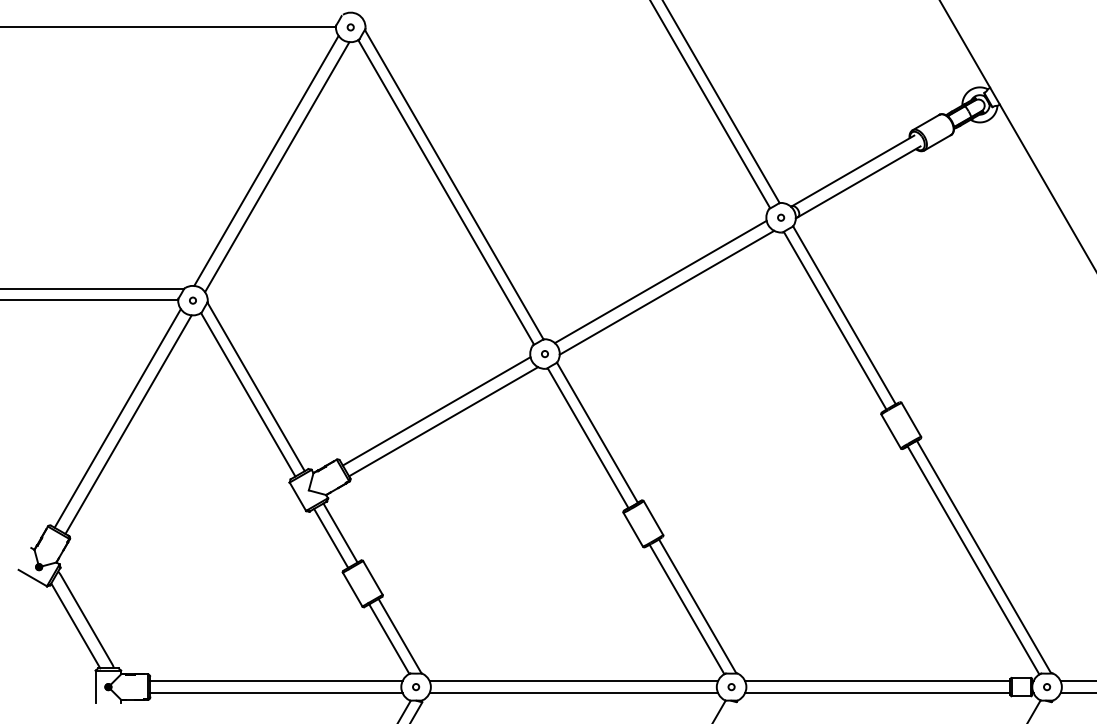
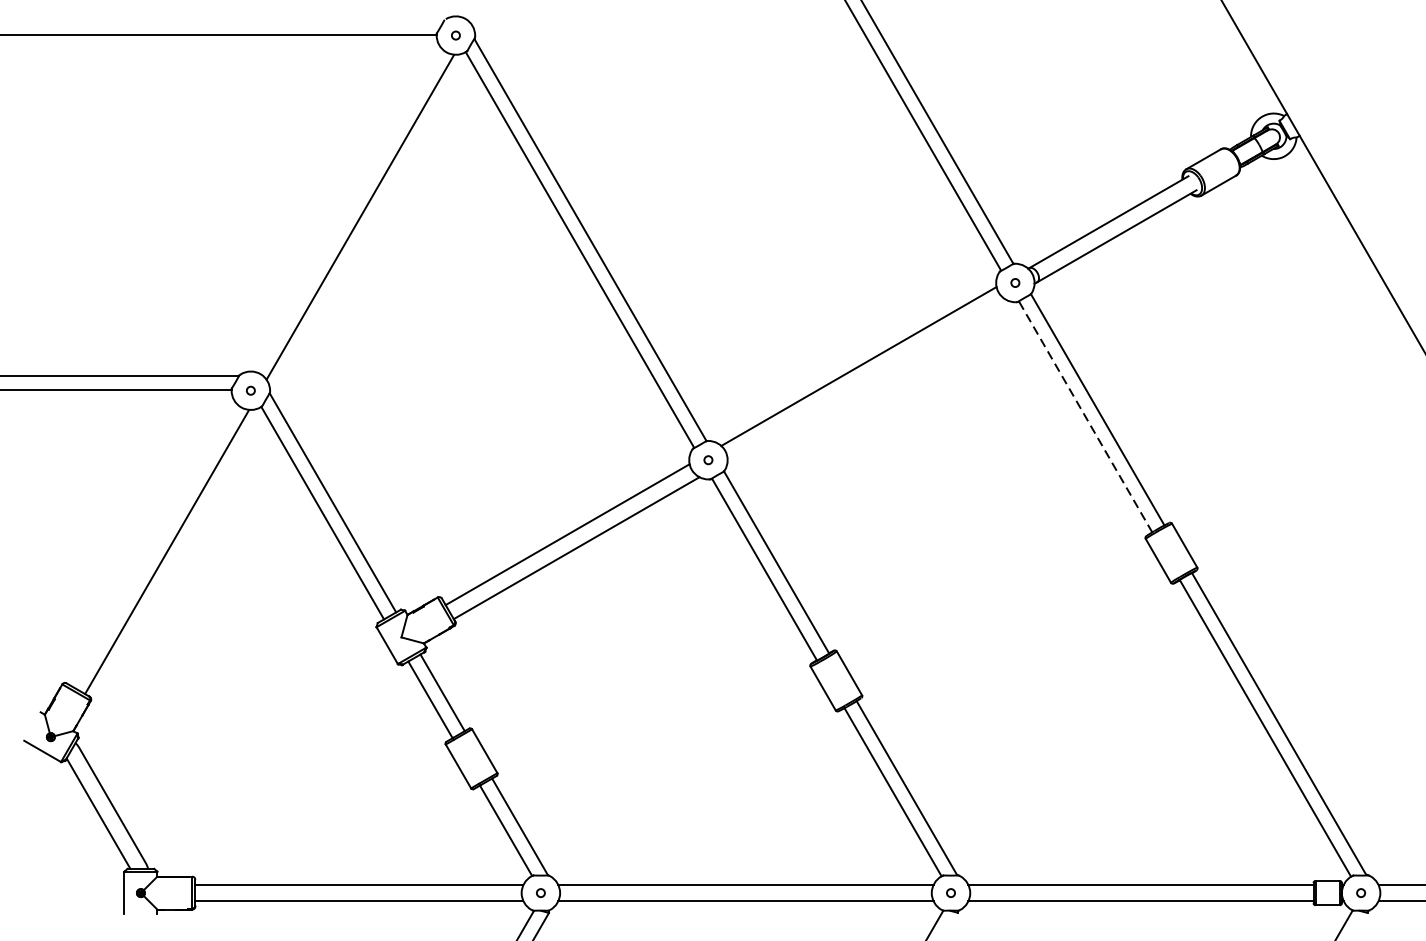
line: (266, 160) -> (346, 208), removed
line: (666, 292) -> (866, 380), removed
line: (835, 321) -> (1086, 417), solid -> dashed
line: (117, 418) -> (152, 543), removed

